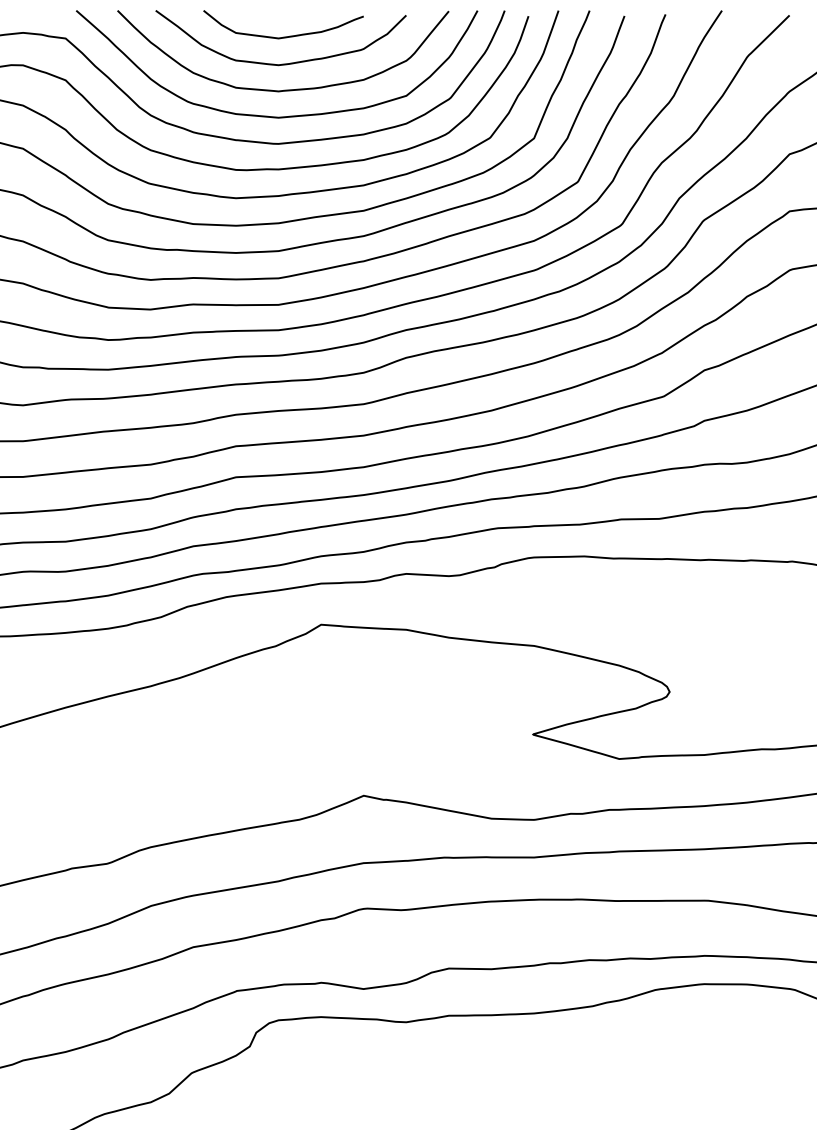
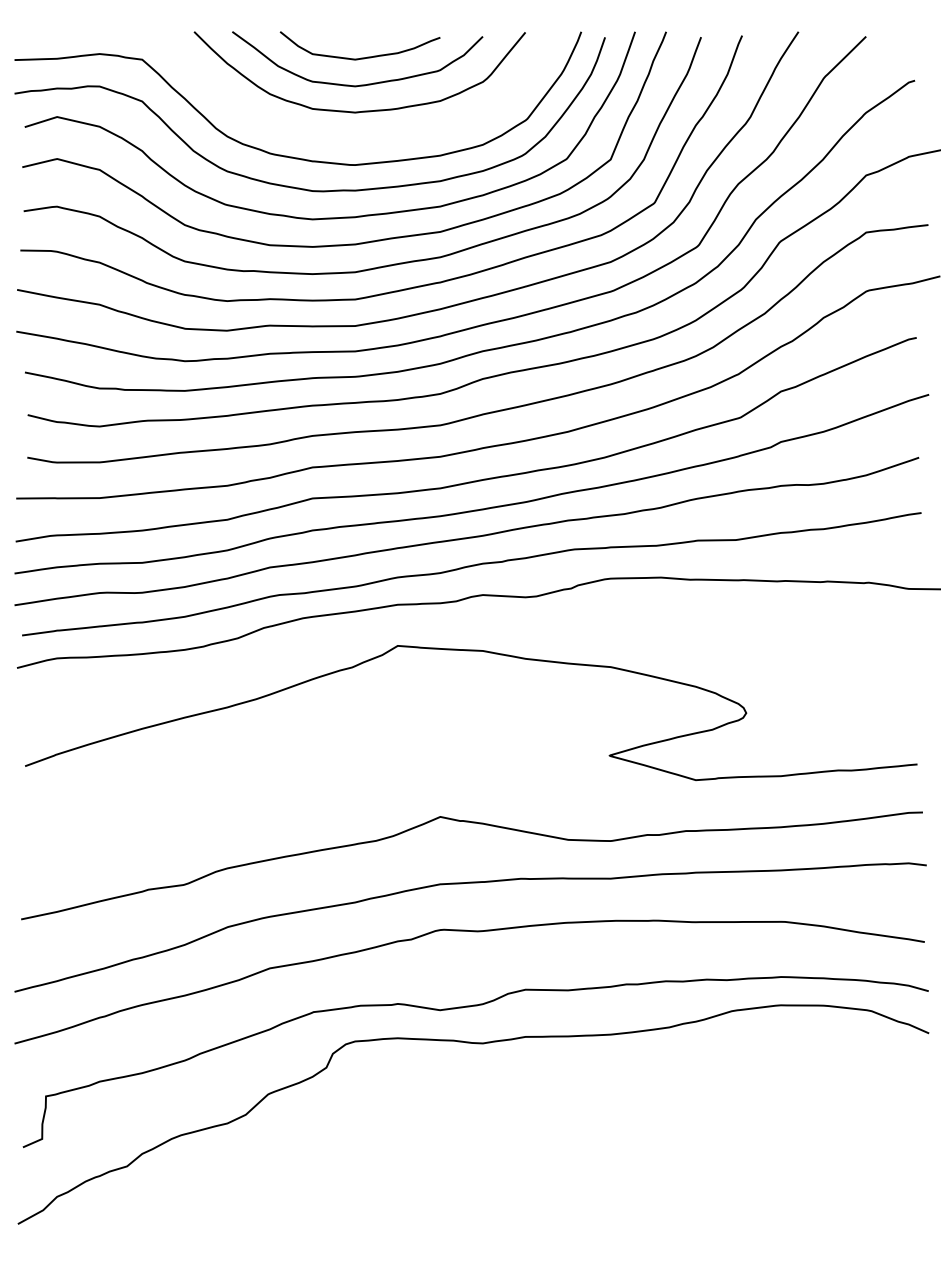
curve: (276, 116) -> (353, 137), removed

